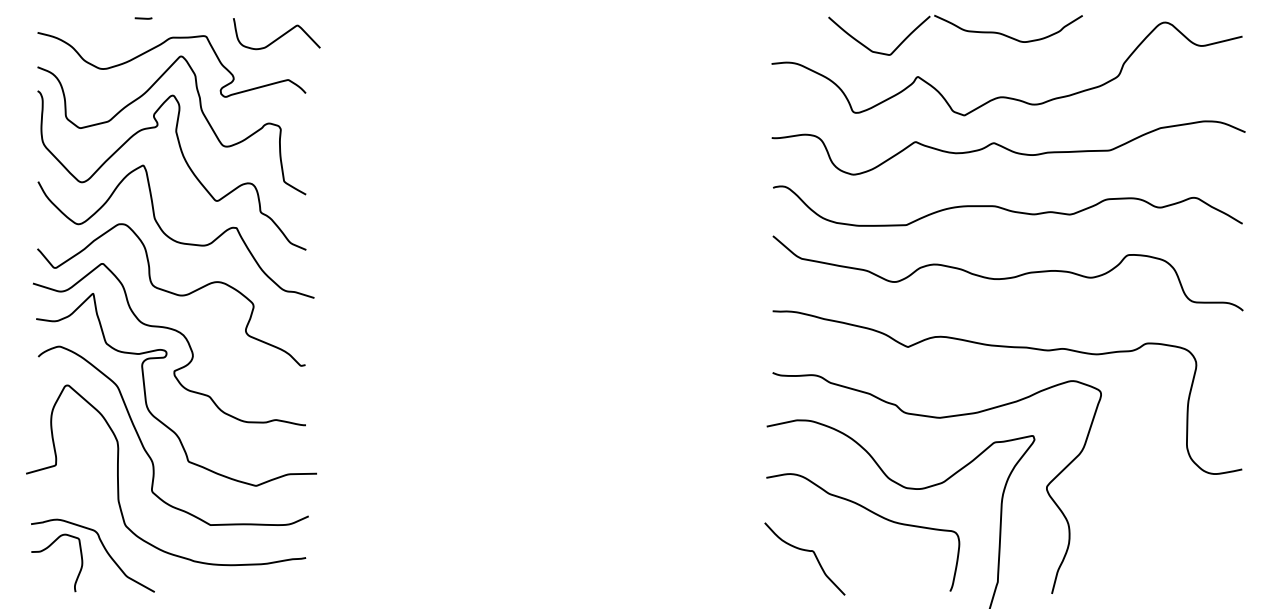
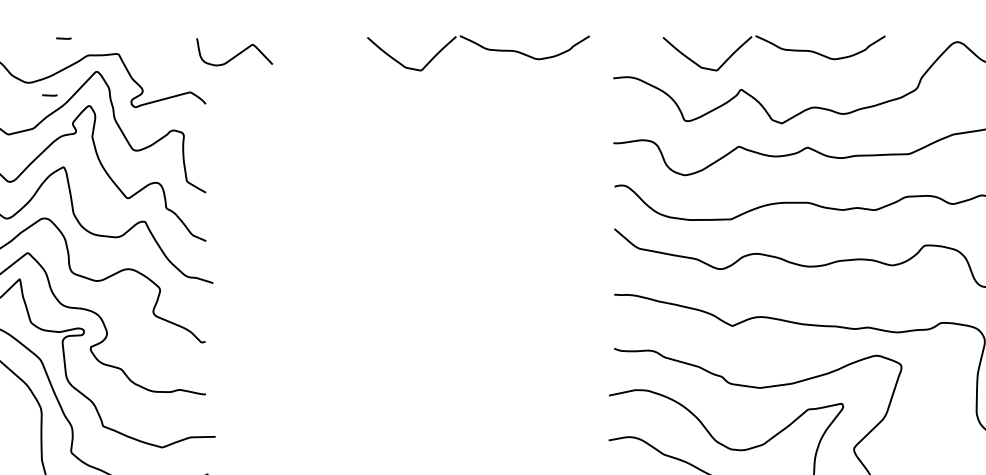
part: (620, 28) -> (481, 47), added
curve: (279, 36) -> (237, 54), moved
line: (127, 83) -> (49, 95), added

